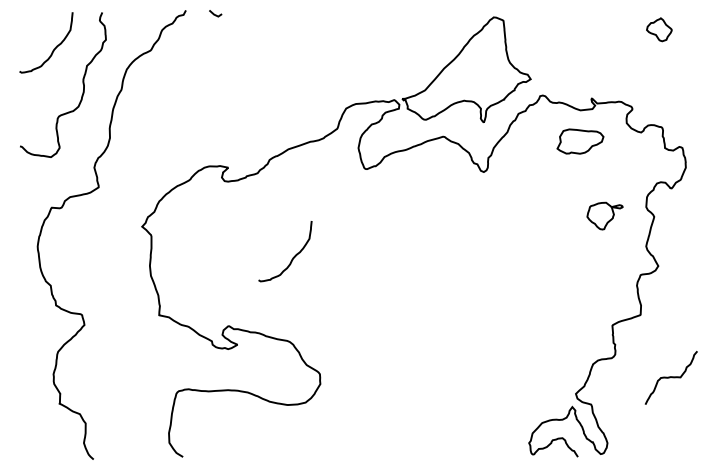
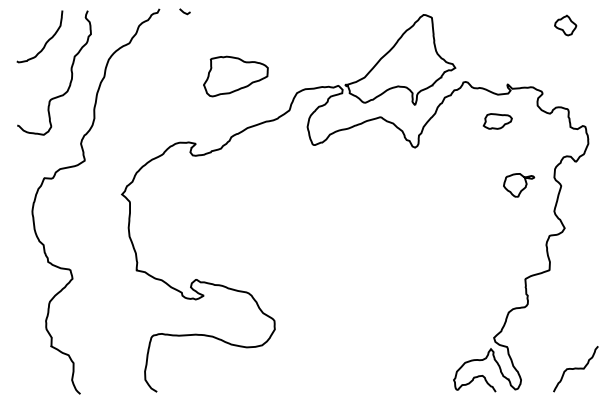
part: (274, 89) -> (235, 76), added
part: (579, 141) -> (497, 121), size x0.71
curve: (291, 258) -> (250, 221), removed
curve: (670, 378) -> (575, 369), moved

